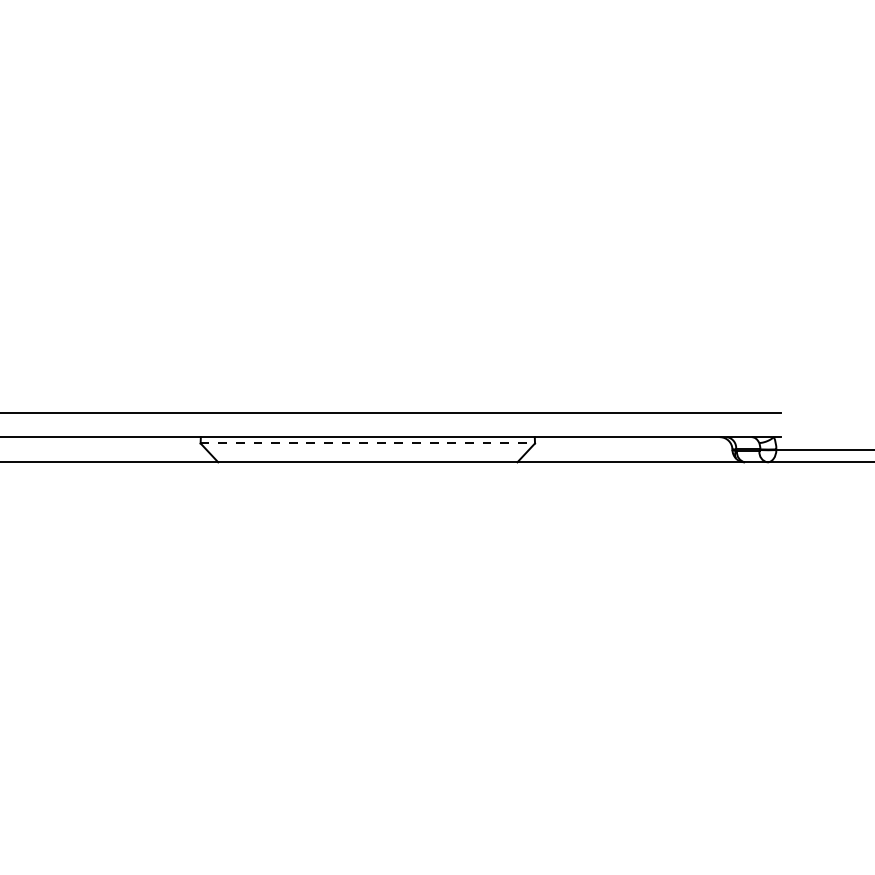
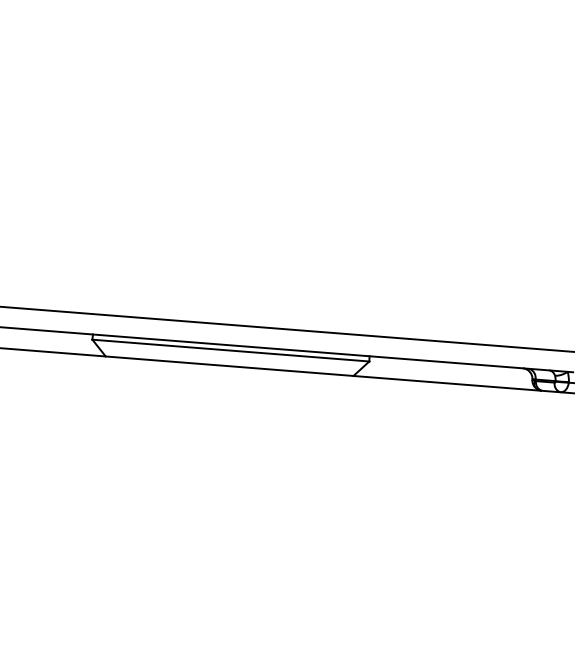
line: (368, 443) -> (231, 350), dashed -> solid

